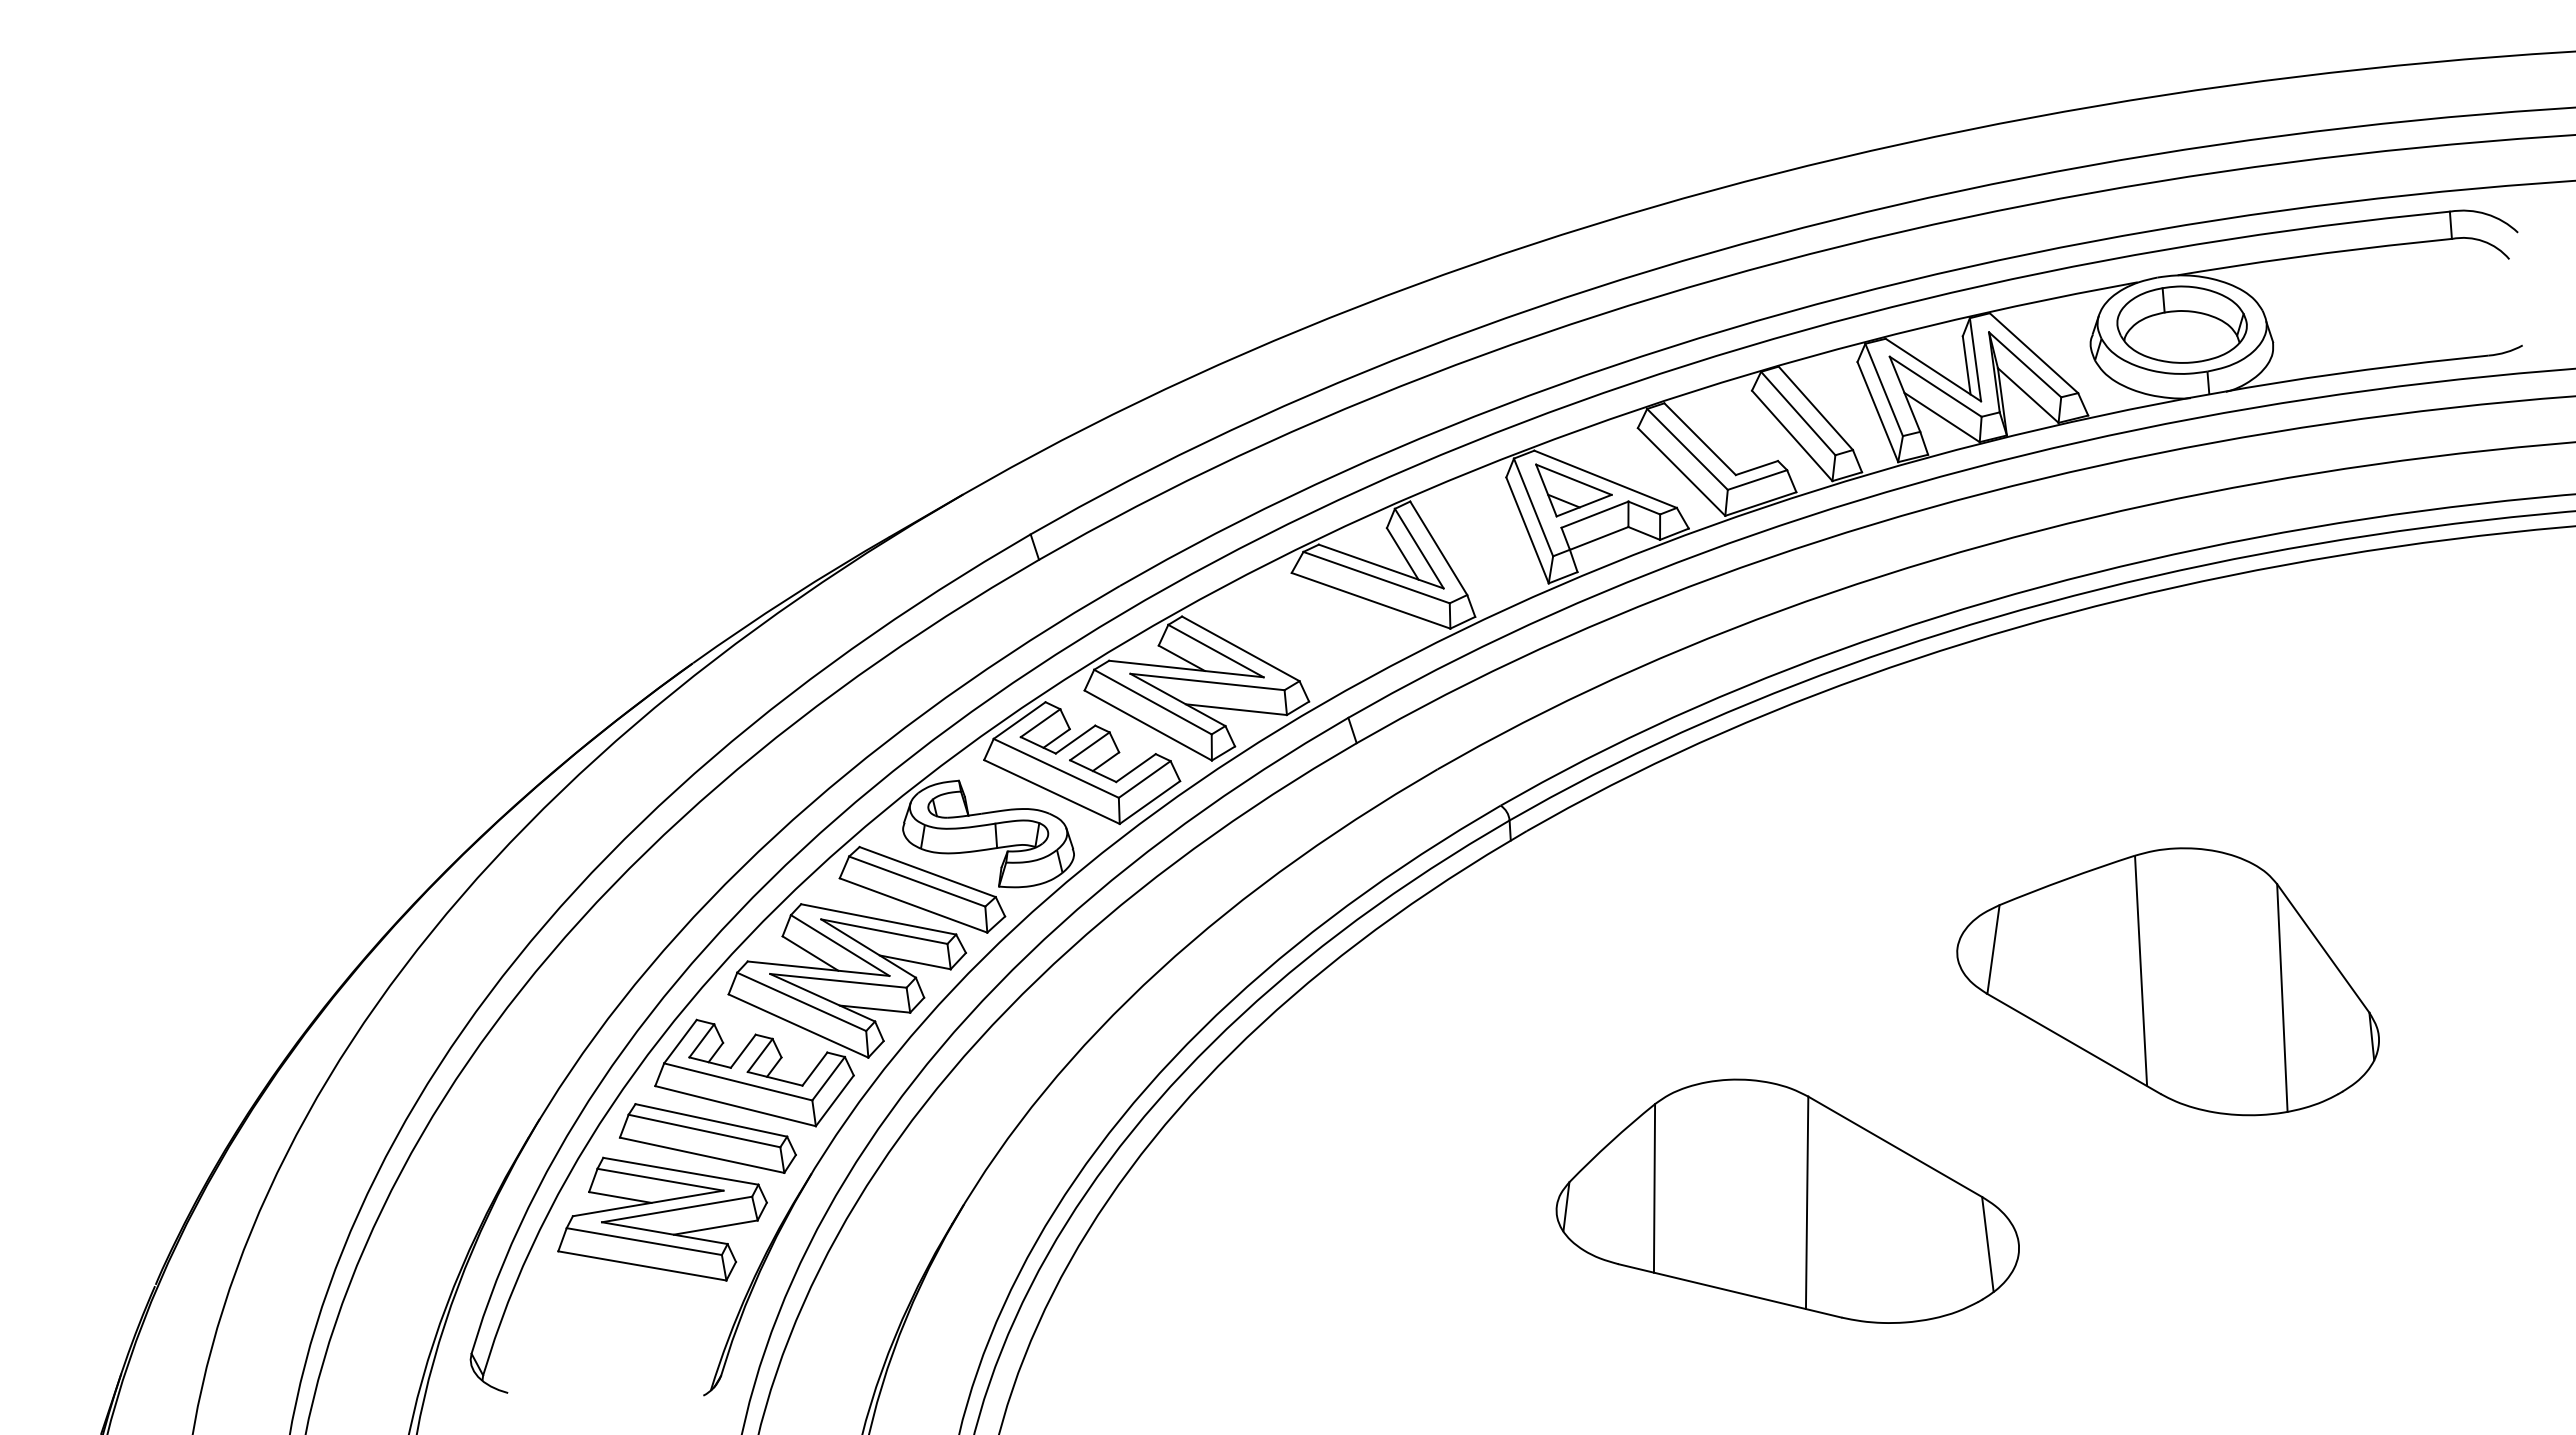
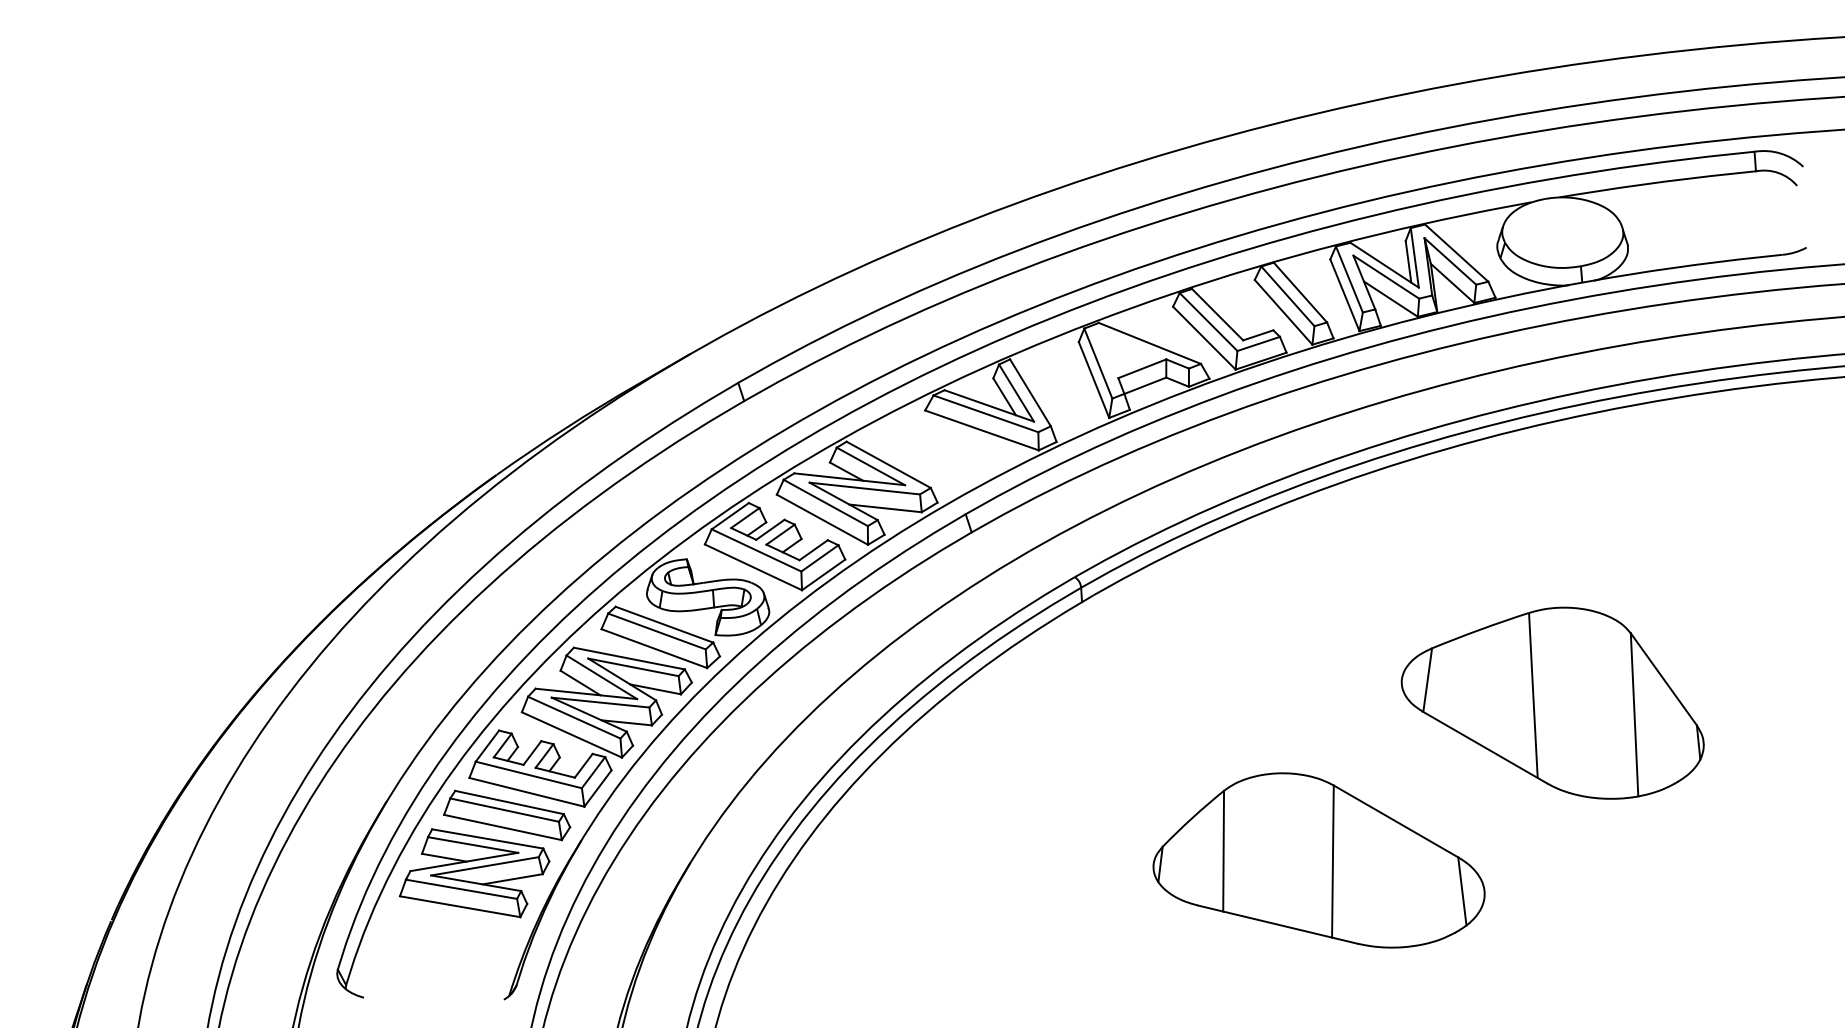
part: (2181, 324) -> (1562, 232), removed
part: (1573, 490) -> (1126, 351), removed
part: (1787, 1200) -> (1318, 859), moved

